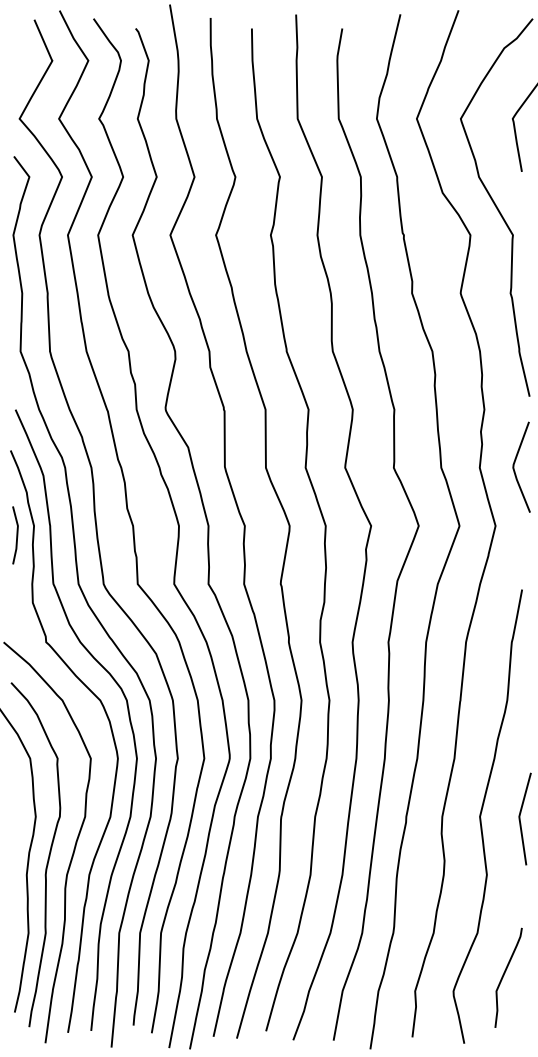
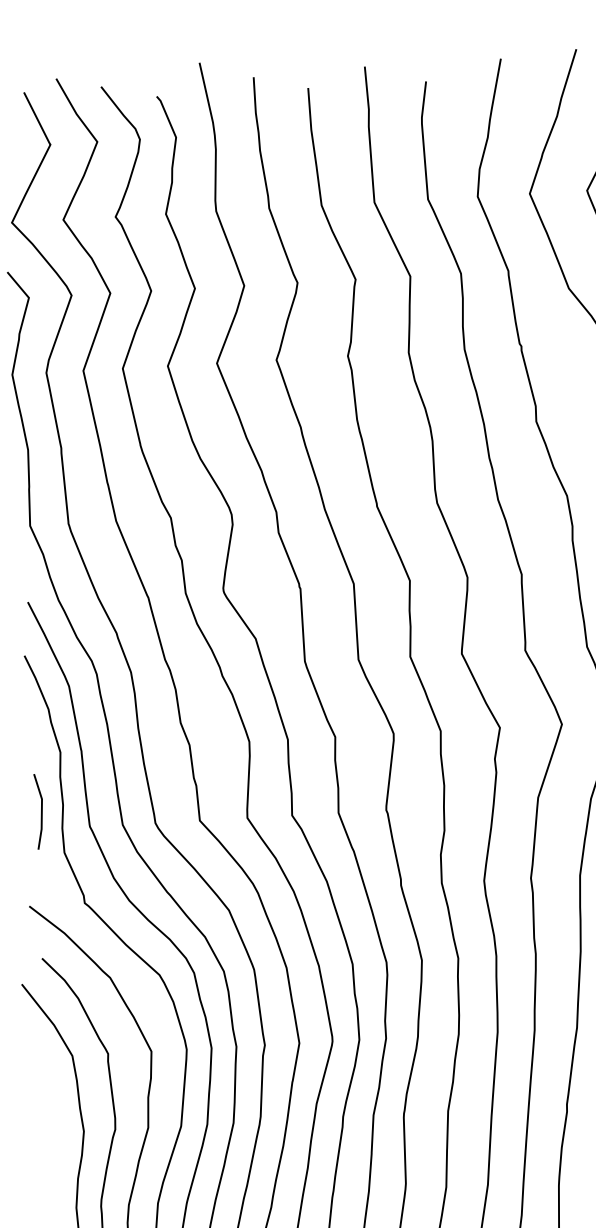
line: (16, 535) -> (40, 811), moved

